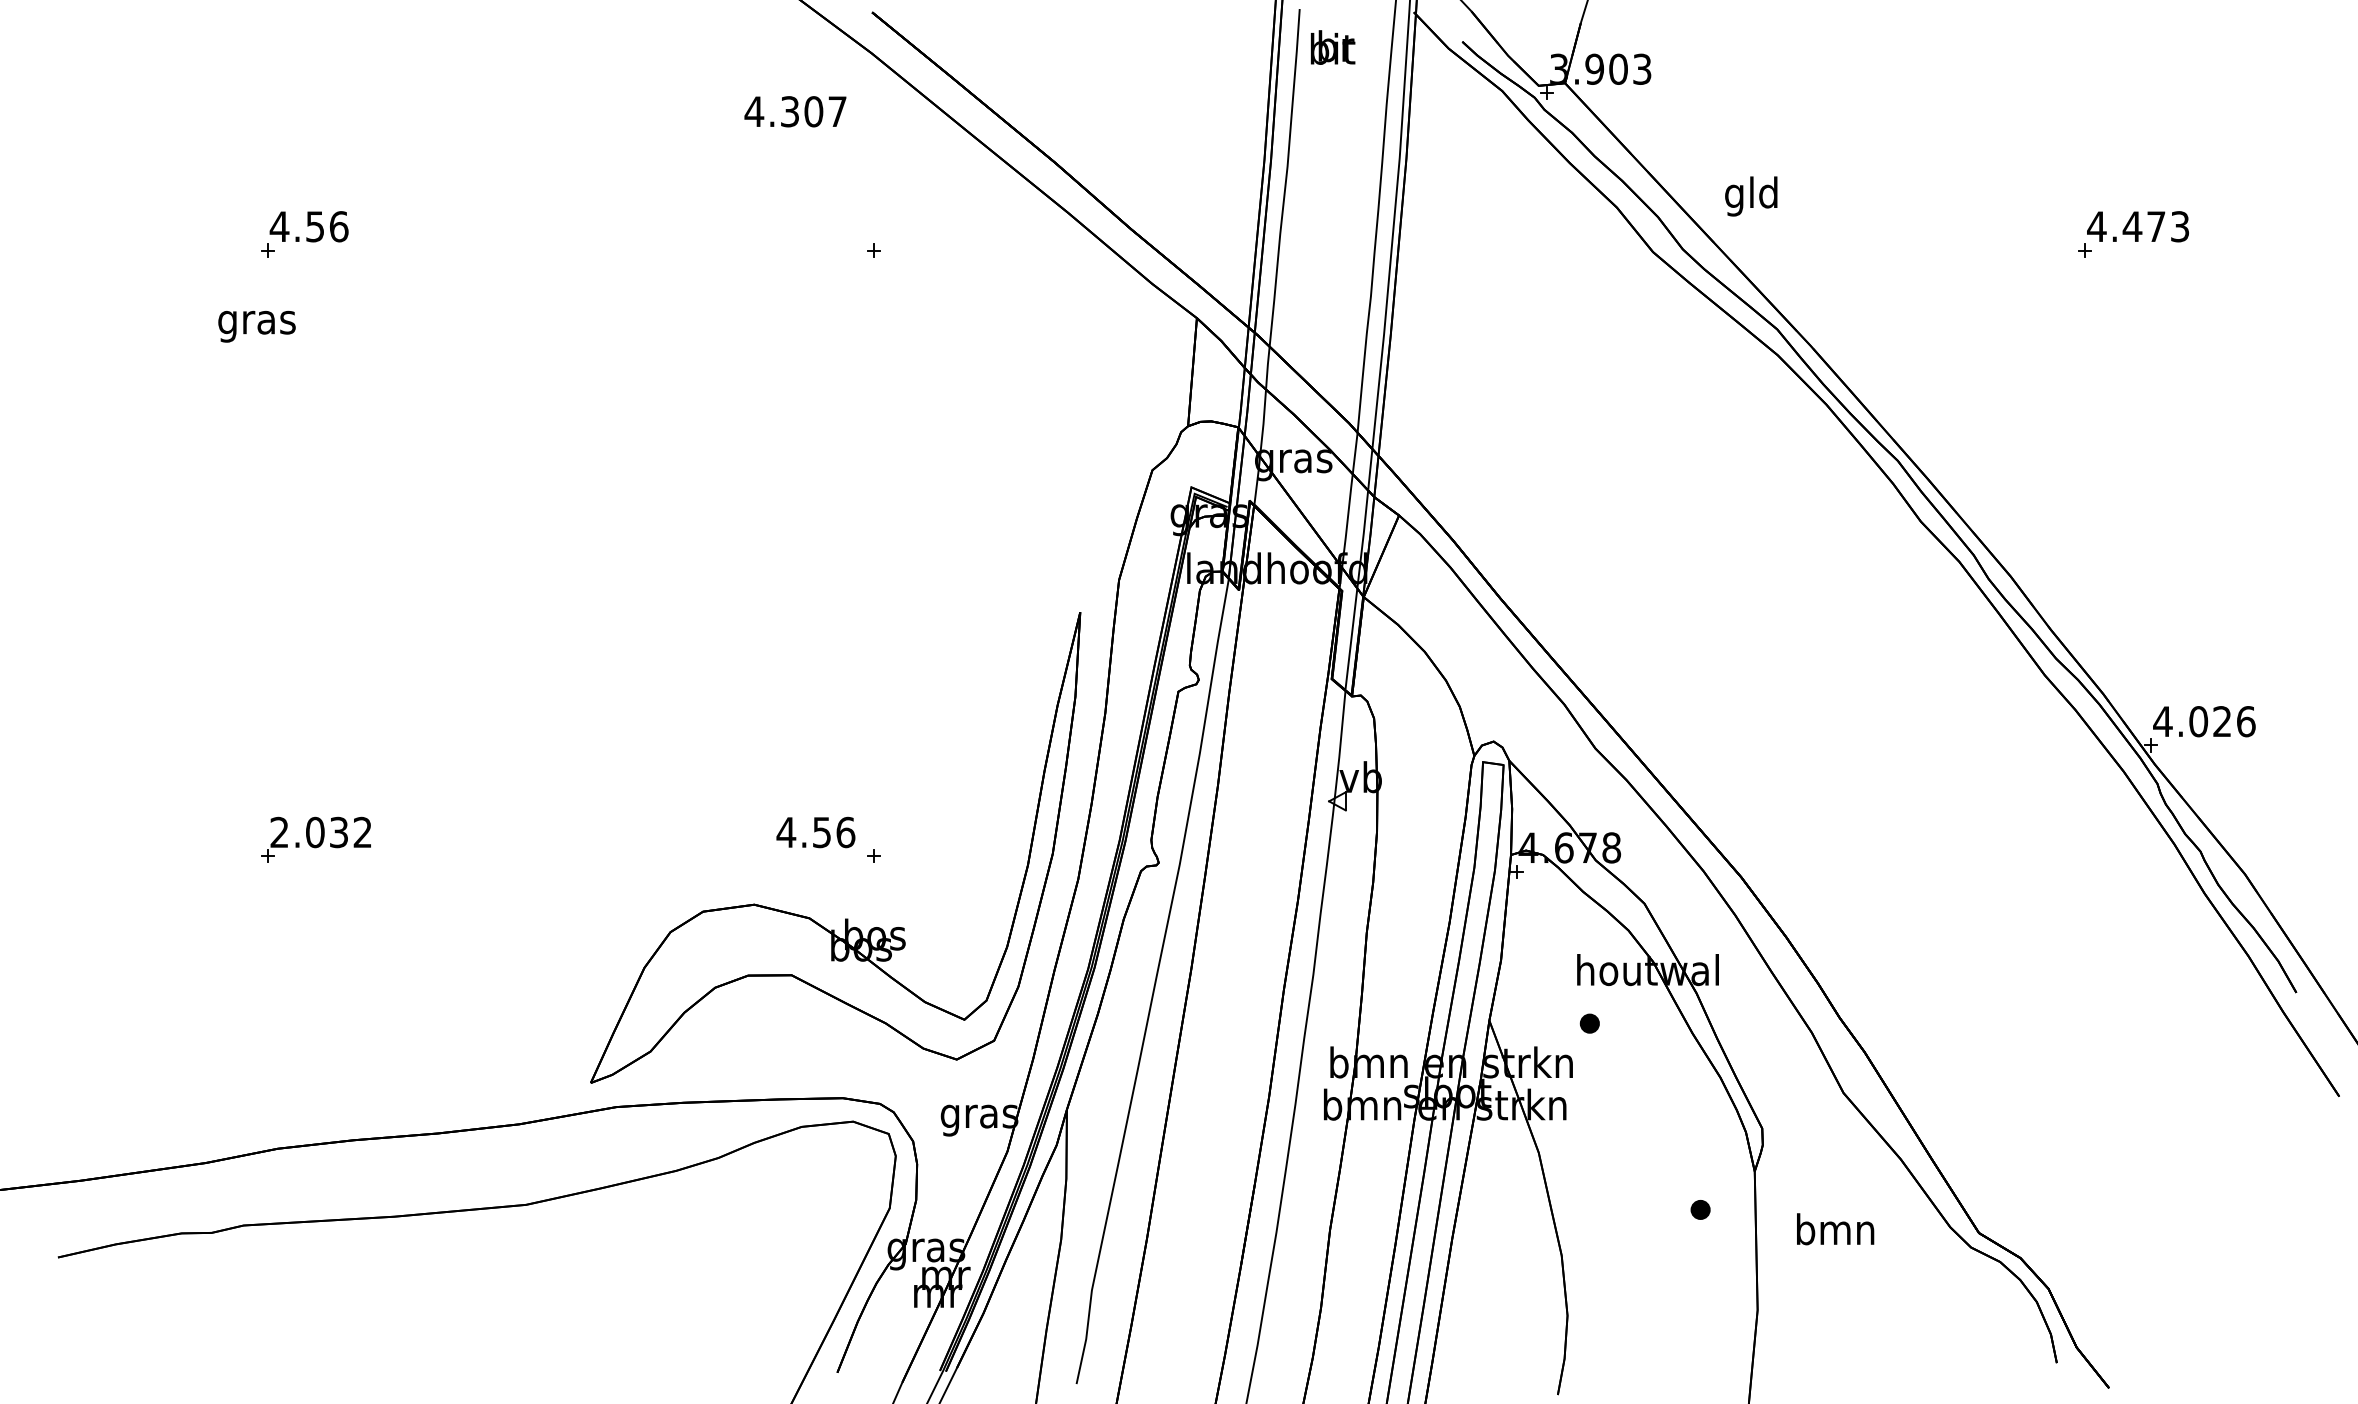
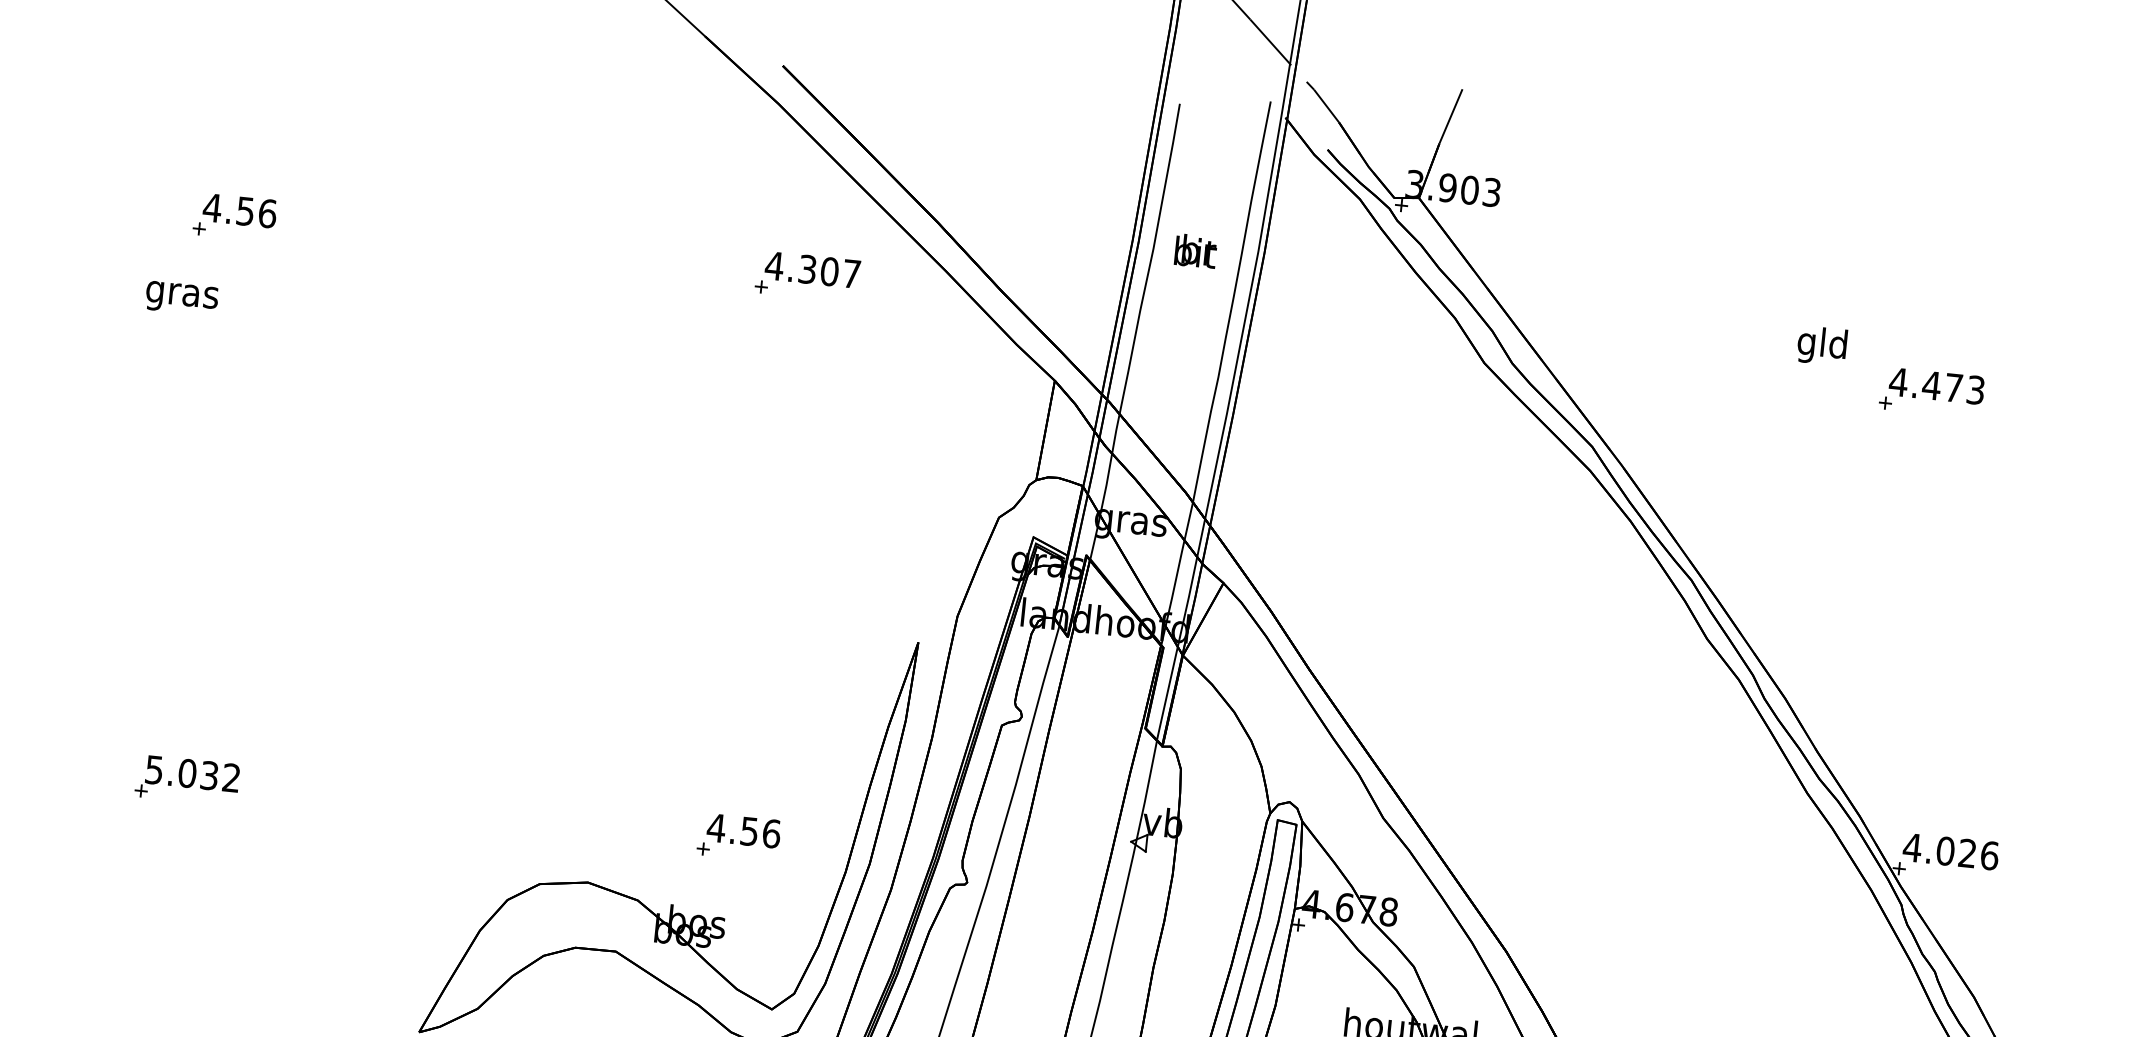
text: (1333, 47) -> (1196, 251), moved
text: (795, 111) -> (812, 269), moved
text: (1751, 196) -> (1822, 345), moved
text: (279, 832) -> (154, 770), 2.032 -> 5.032
text: (815, 832) -> (743, 830), moved

